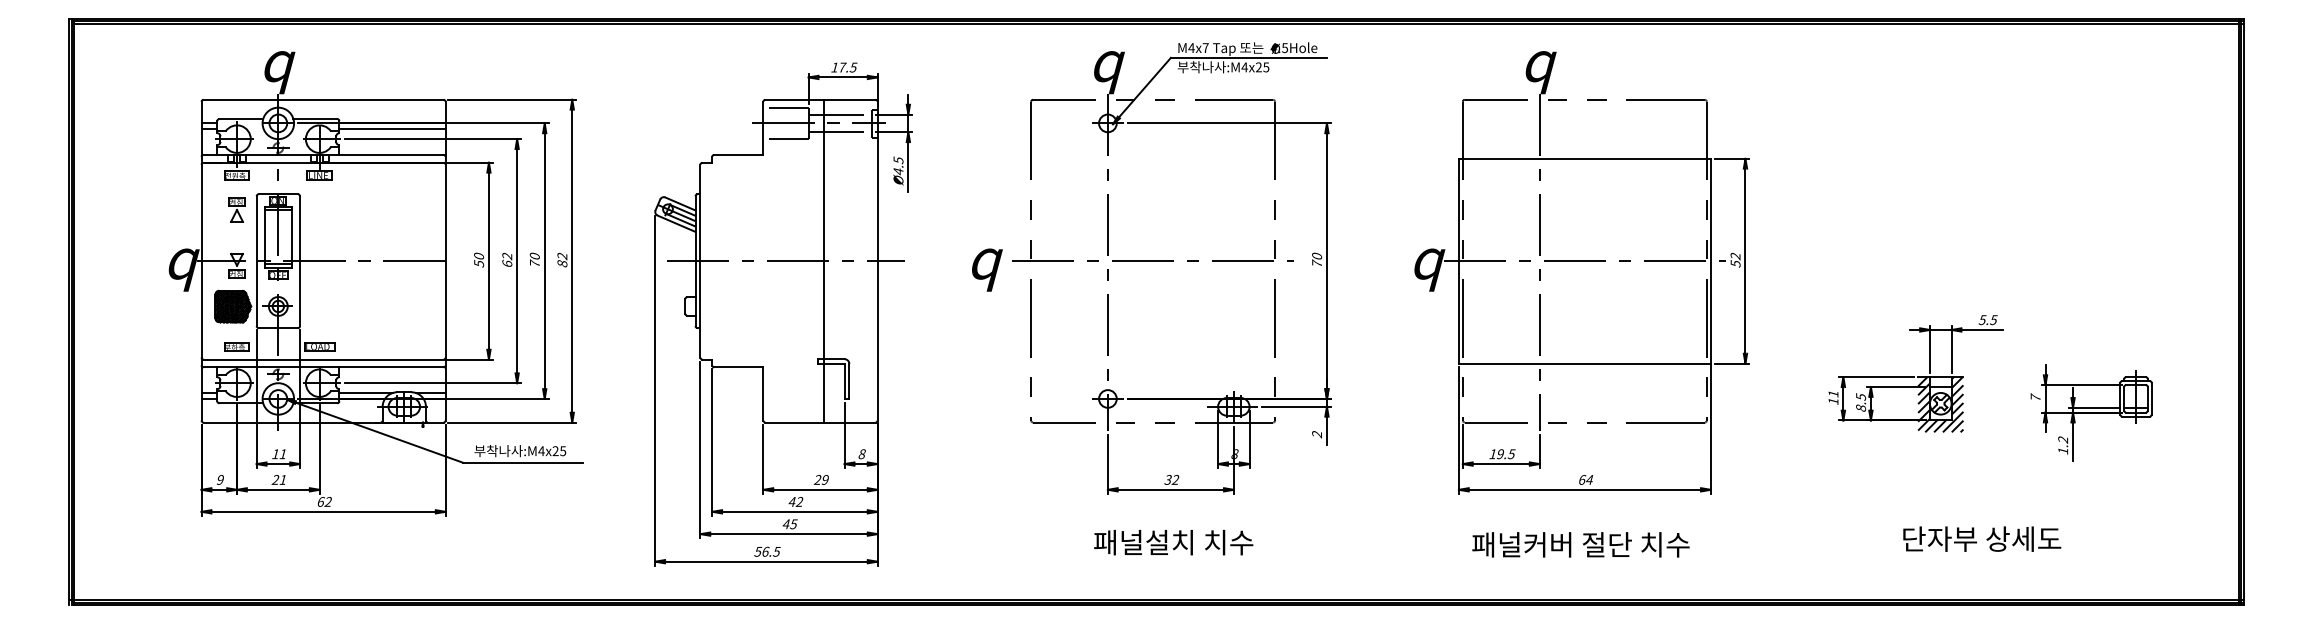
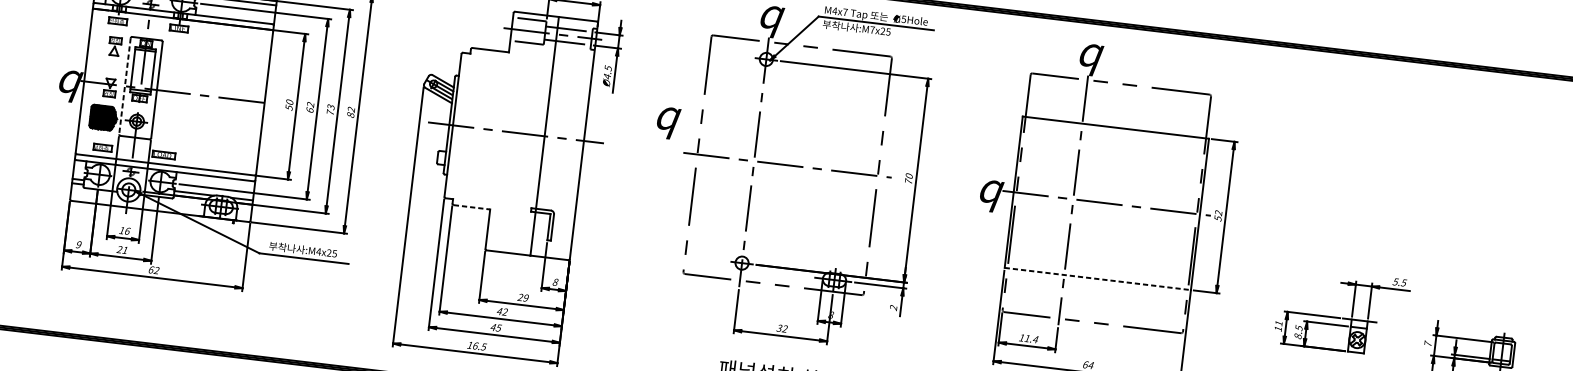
text: (1244, 67) -> (872, 30), :M4x25 -> :M7x25
text: (534, 256) -> (330, 107), 70 -> 73
line: (256, 261) -> (124, 86), solid -> dashed
text: (987, 269) -> (668, 122), moved
line: (1584, 363) -> (1097, 278), solid -> dashed
line: (738, 367) -> (471, 207), solid -> dashed
hatch: (1940, 404) -> (1357, 340), removed
text: (283, 454) -> (127, 231), 11 -> 16
text: (1506, 454) -> (1031, 339), 19.5 -> 11.4
text: (758, 551) -> (470, 345), 56.5 -> 16.5

